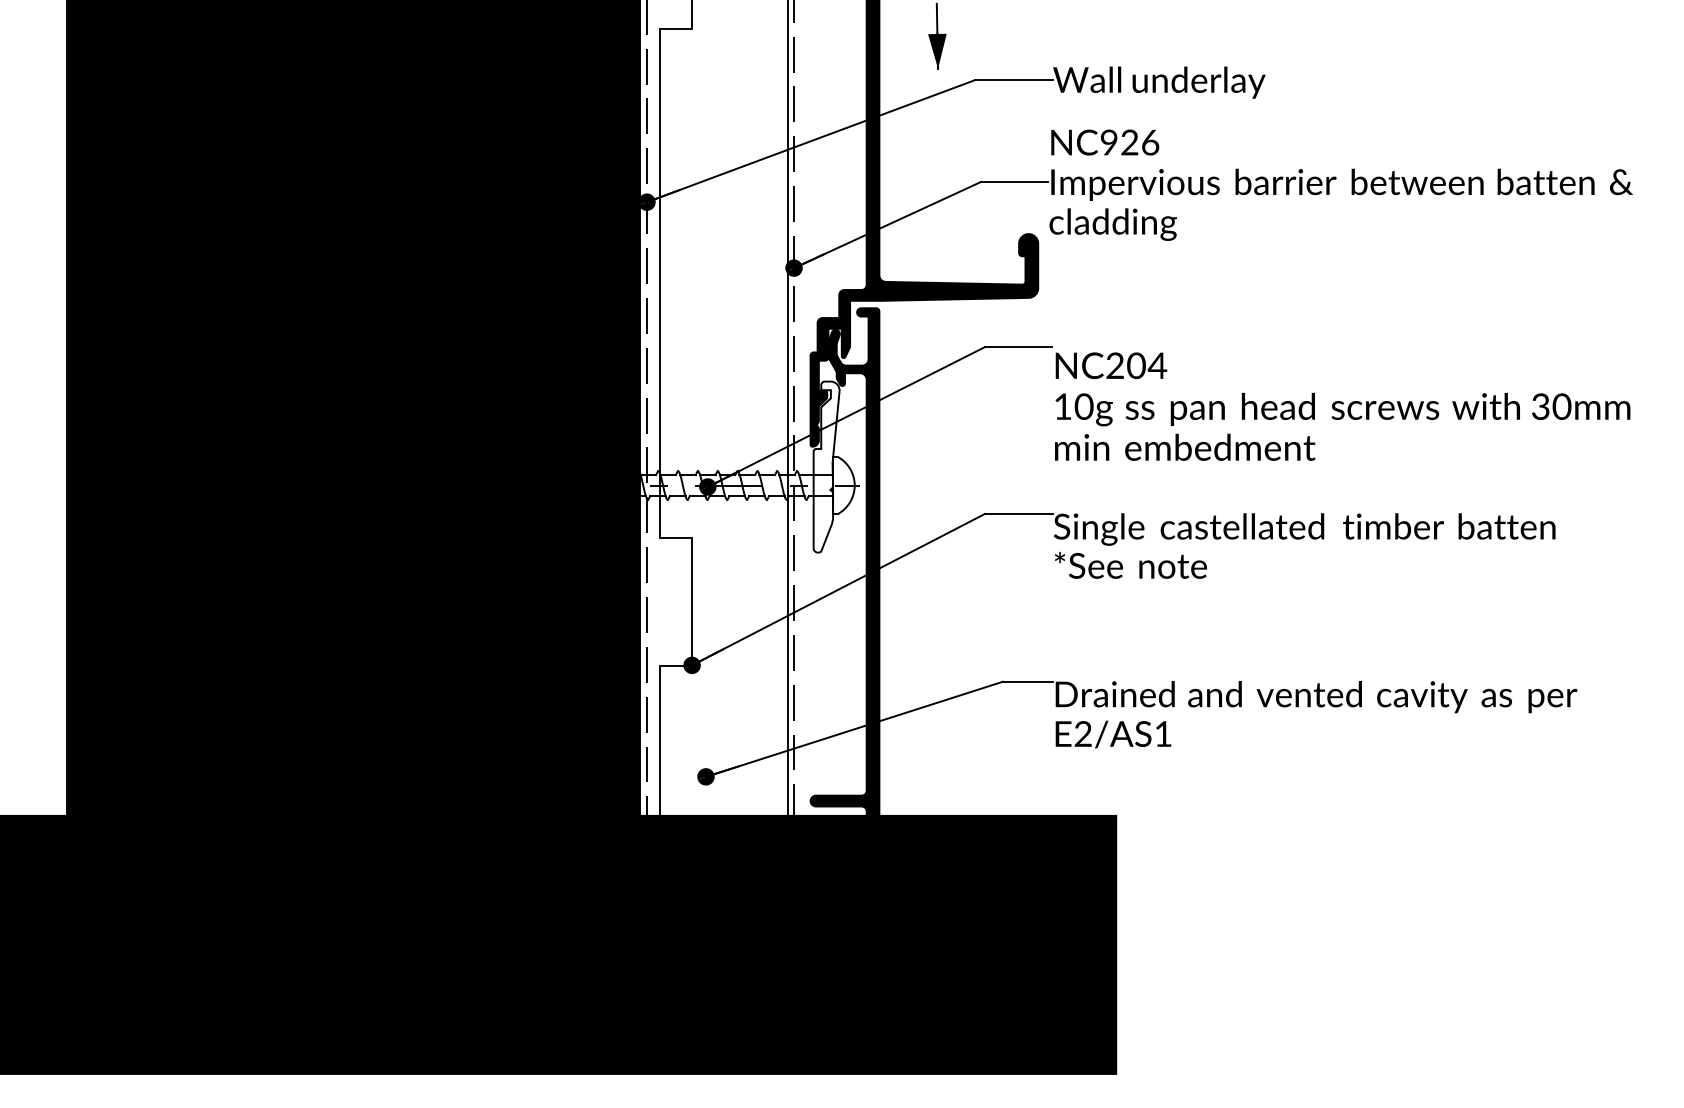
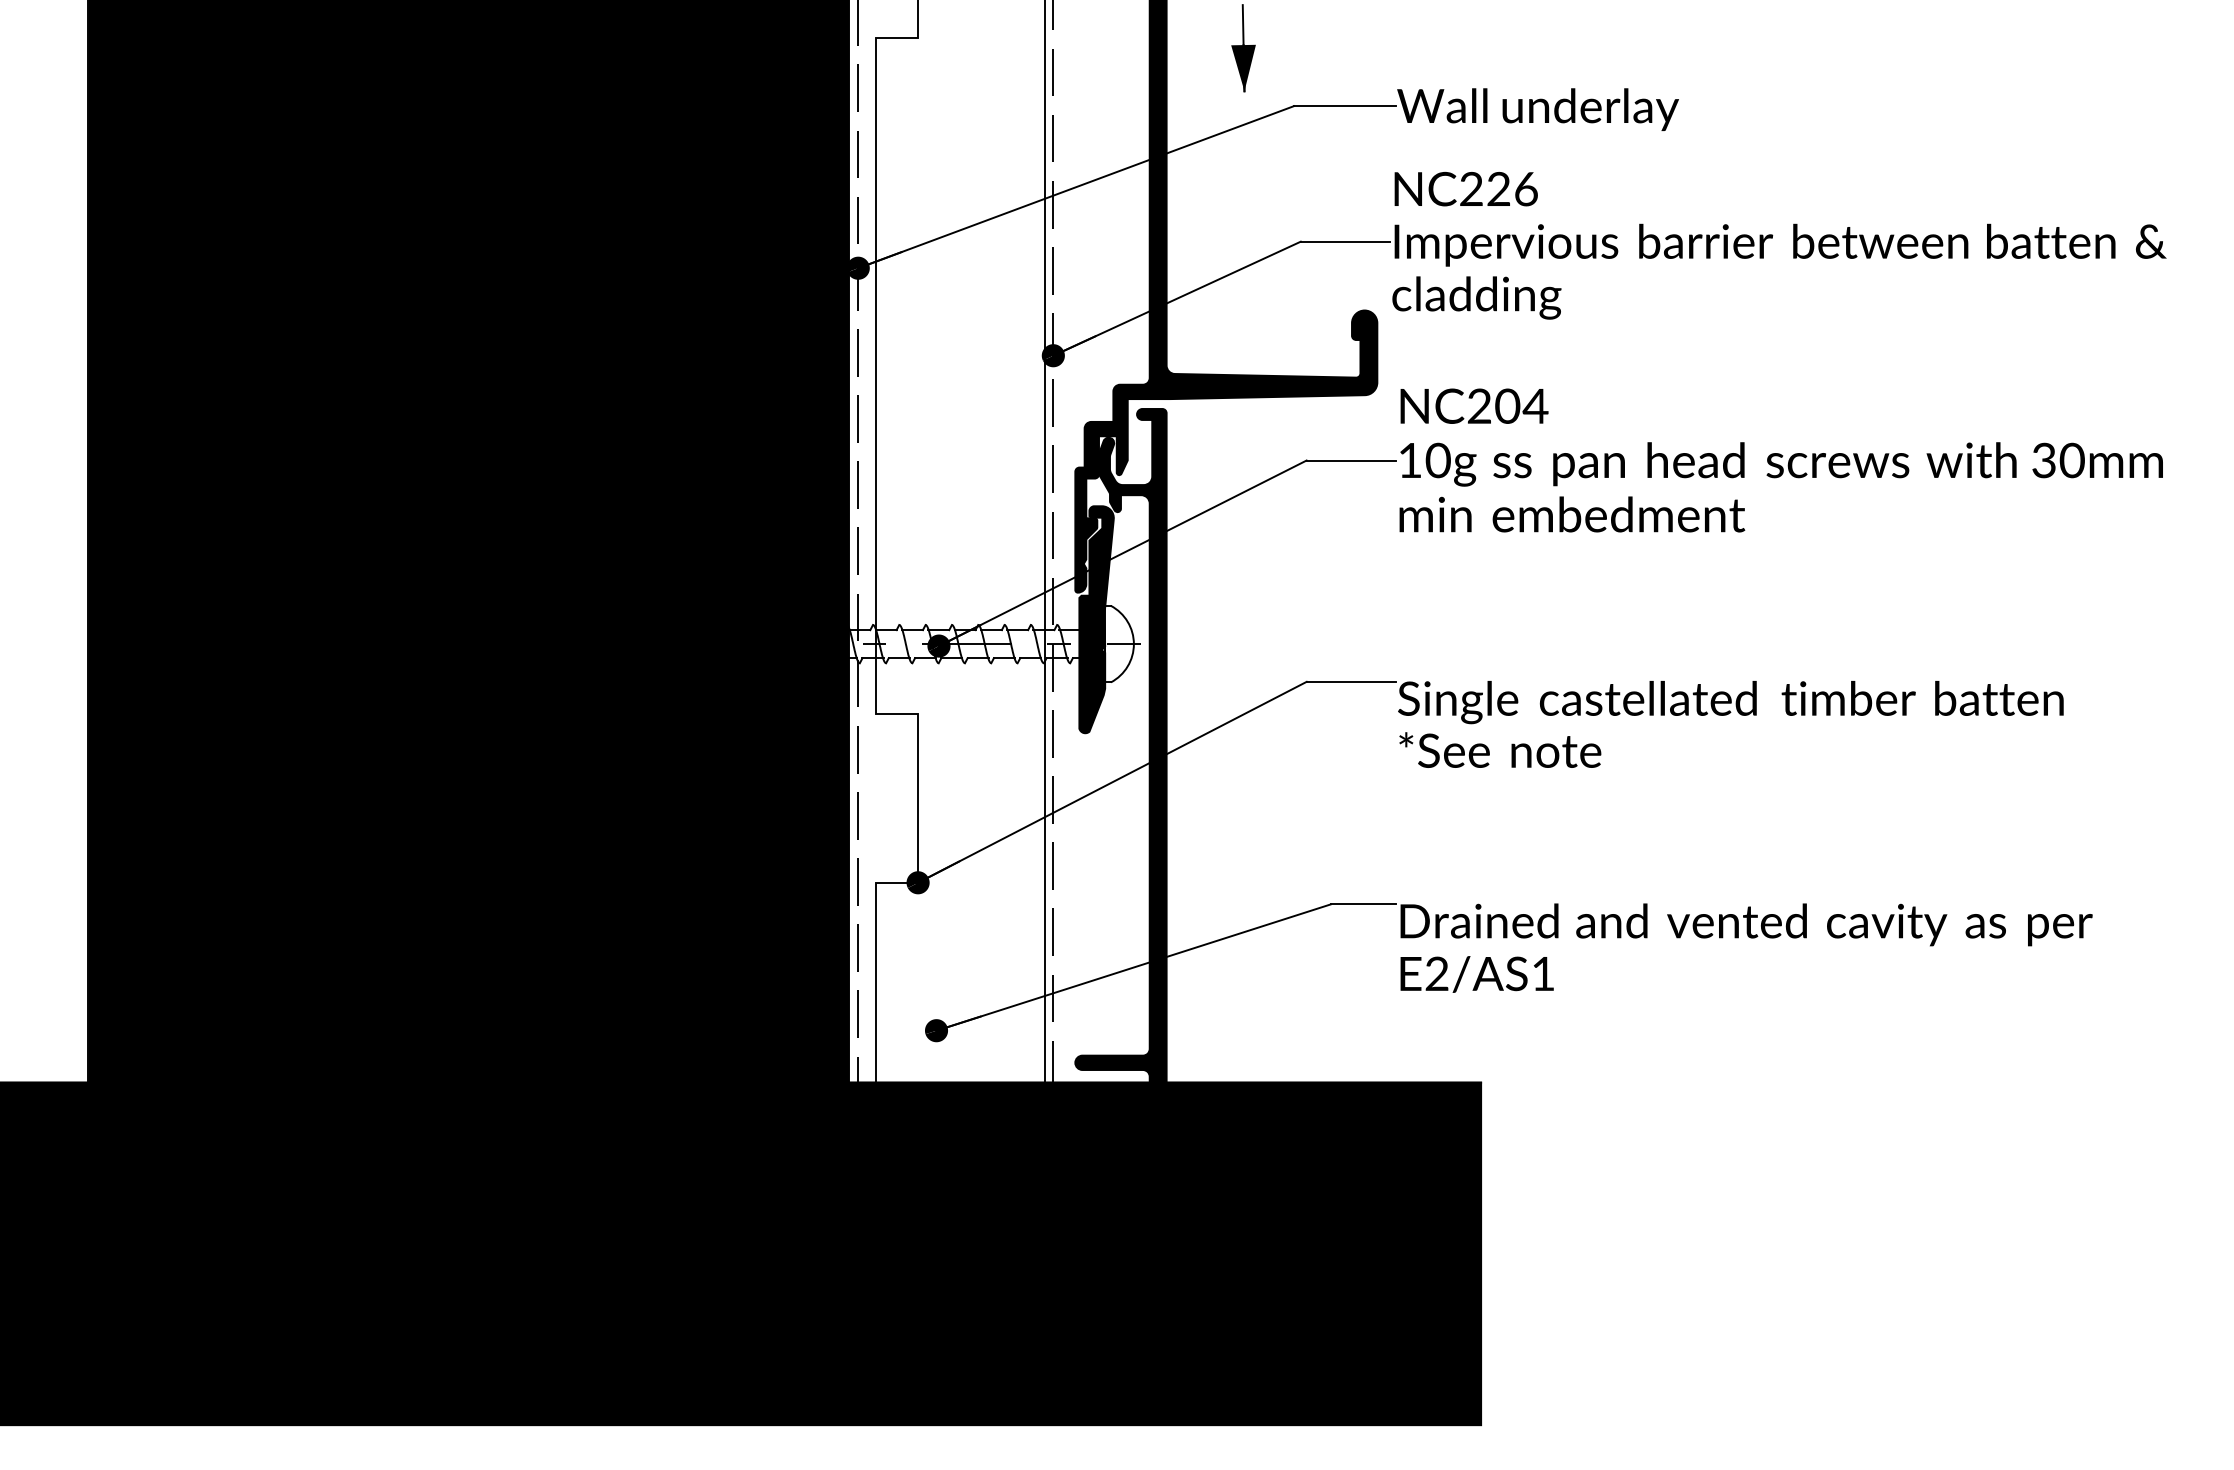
text: (1109, 142) -> (1471, 188), NC926 -> NC226
text: (1342, 406) -> (1780, 460), moved
fill: (826, 466) -> (1096, 619), added

